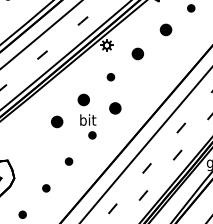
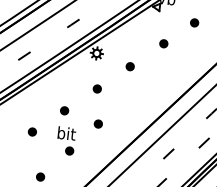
part: (165, 30) -> (163, 44), size x0.62
part: (138, 53) -> (130, 66), size x0.62
part: (83, 99) -> (64, 110), size x0.62
part: (115, 108) -> (98, 124), size x0.62
part: (57, 122) -> (32, 132), size x0.62

